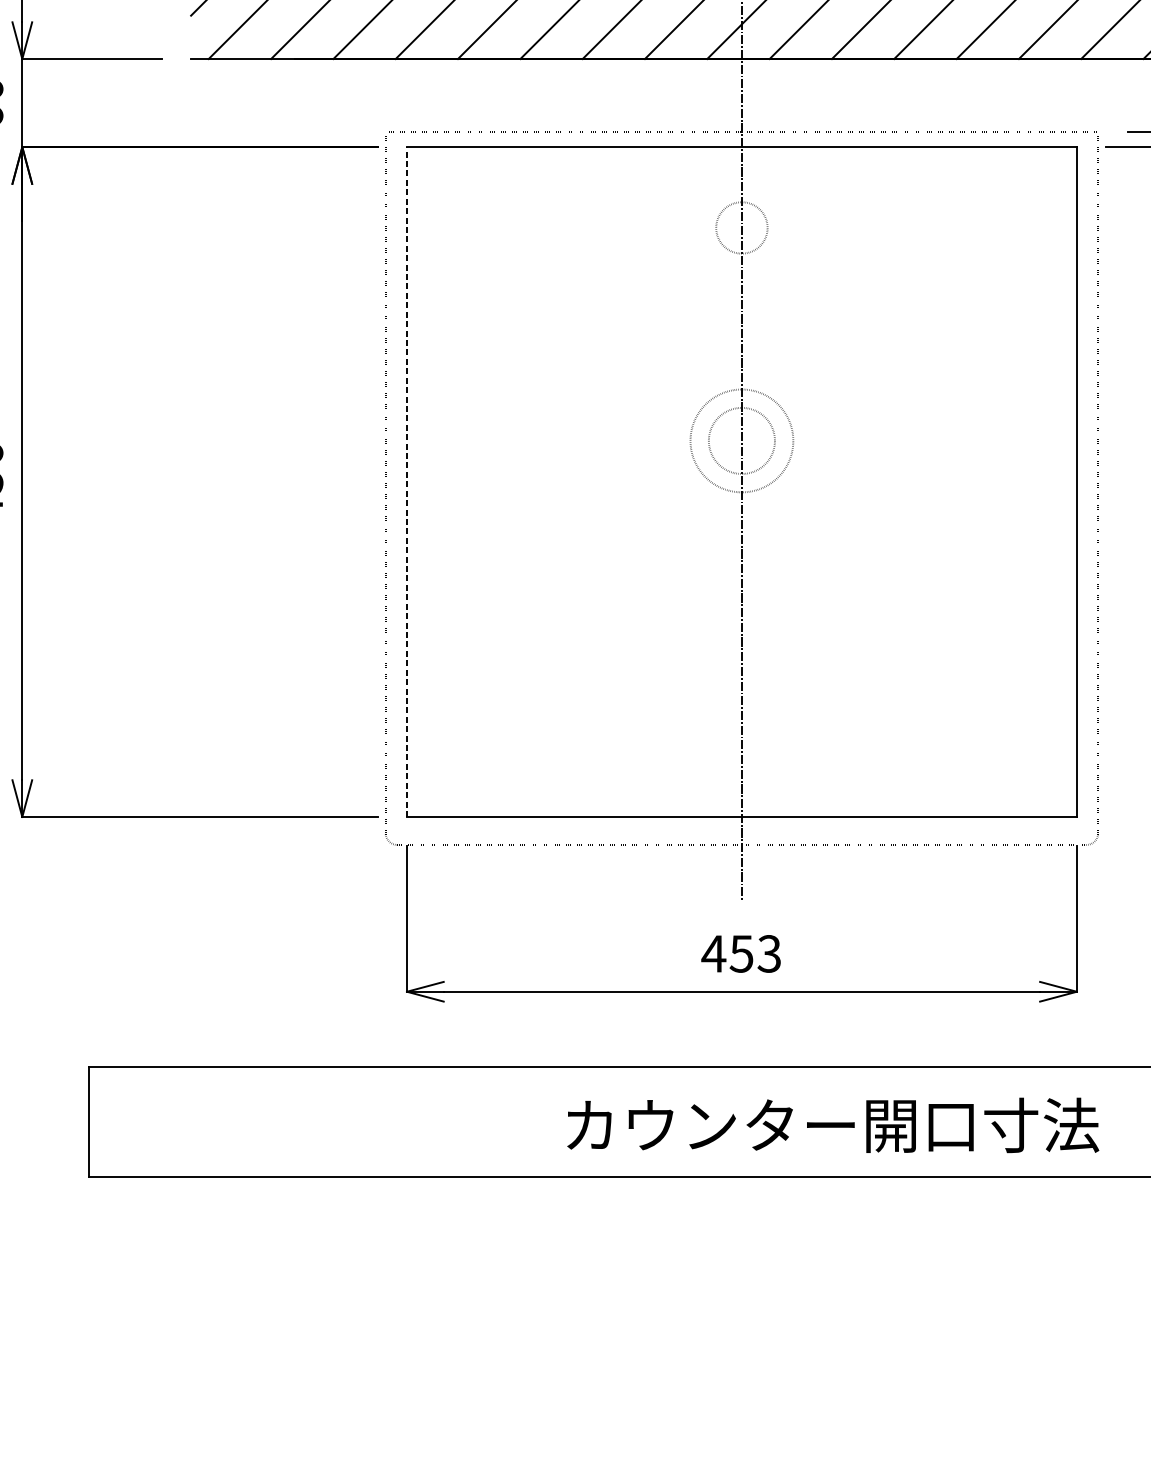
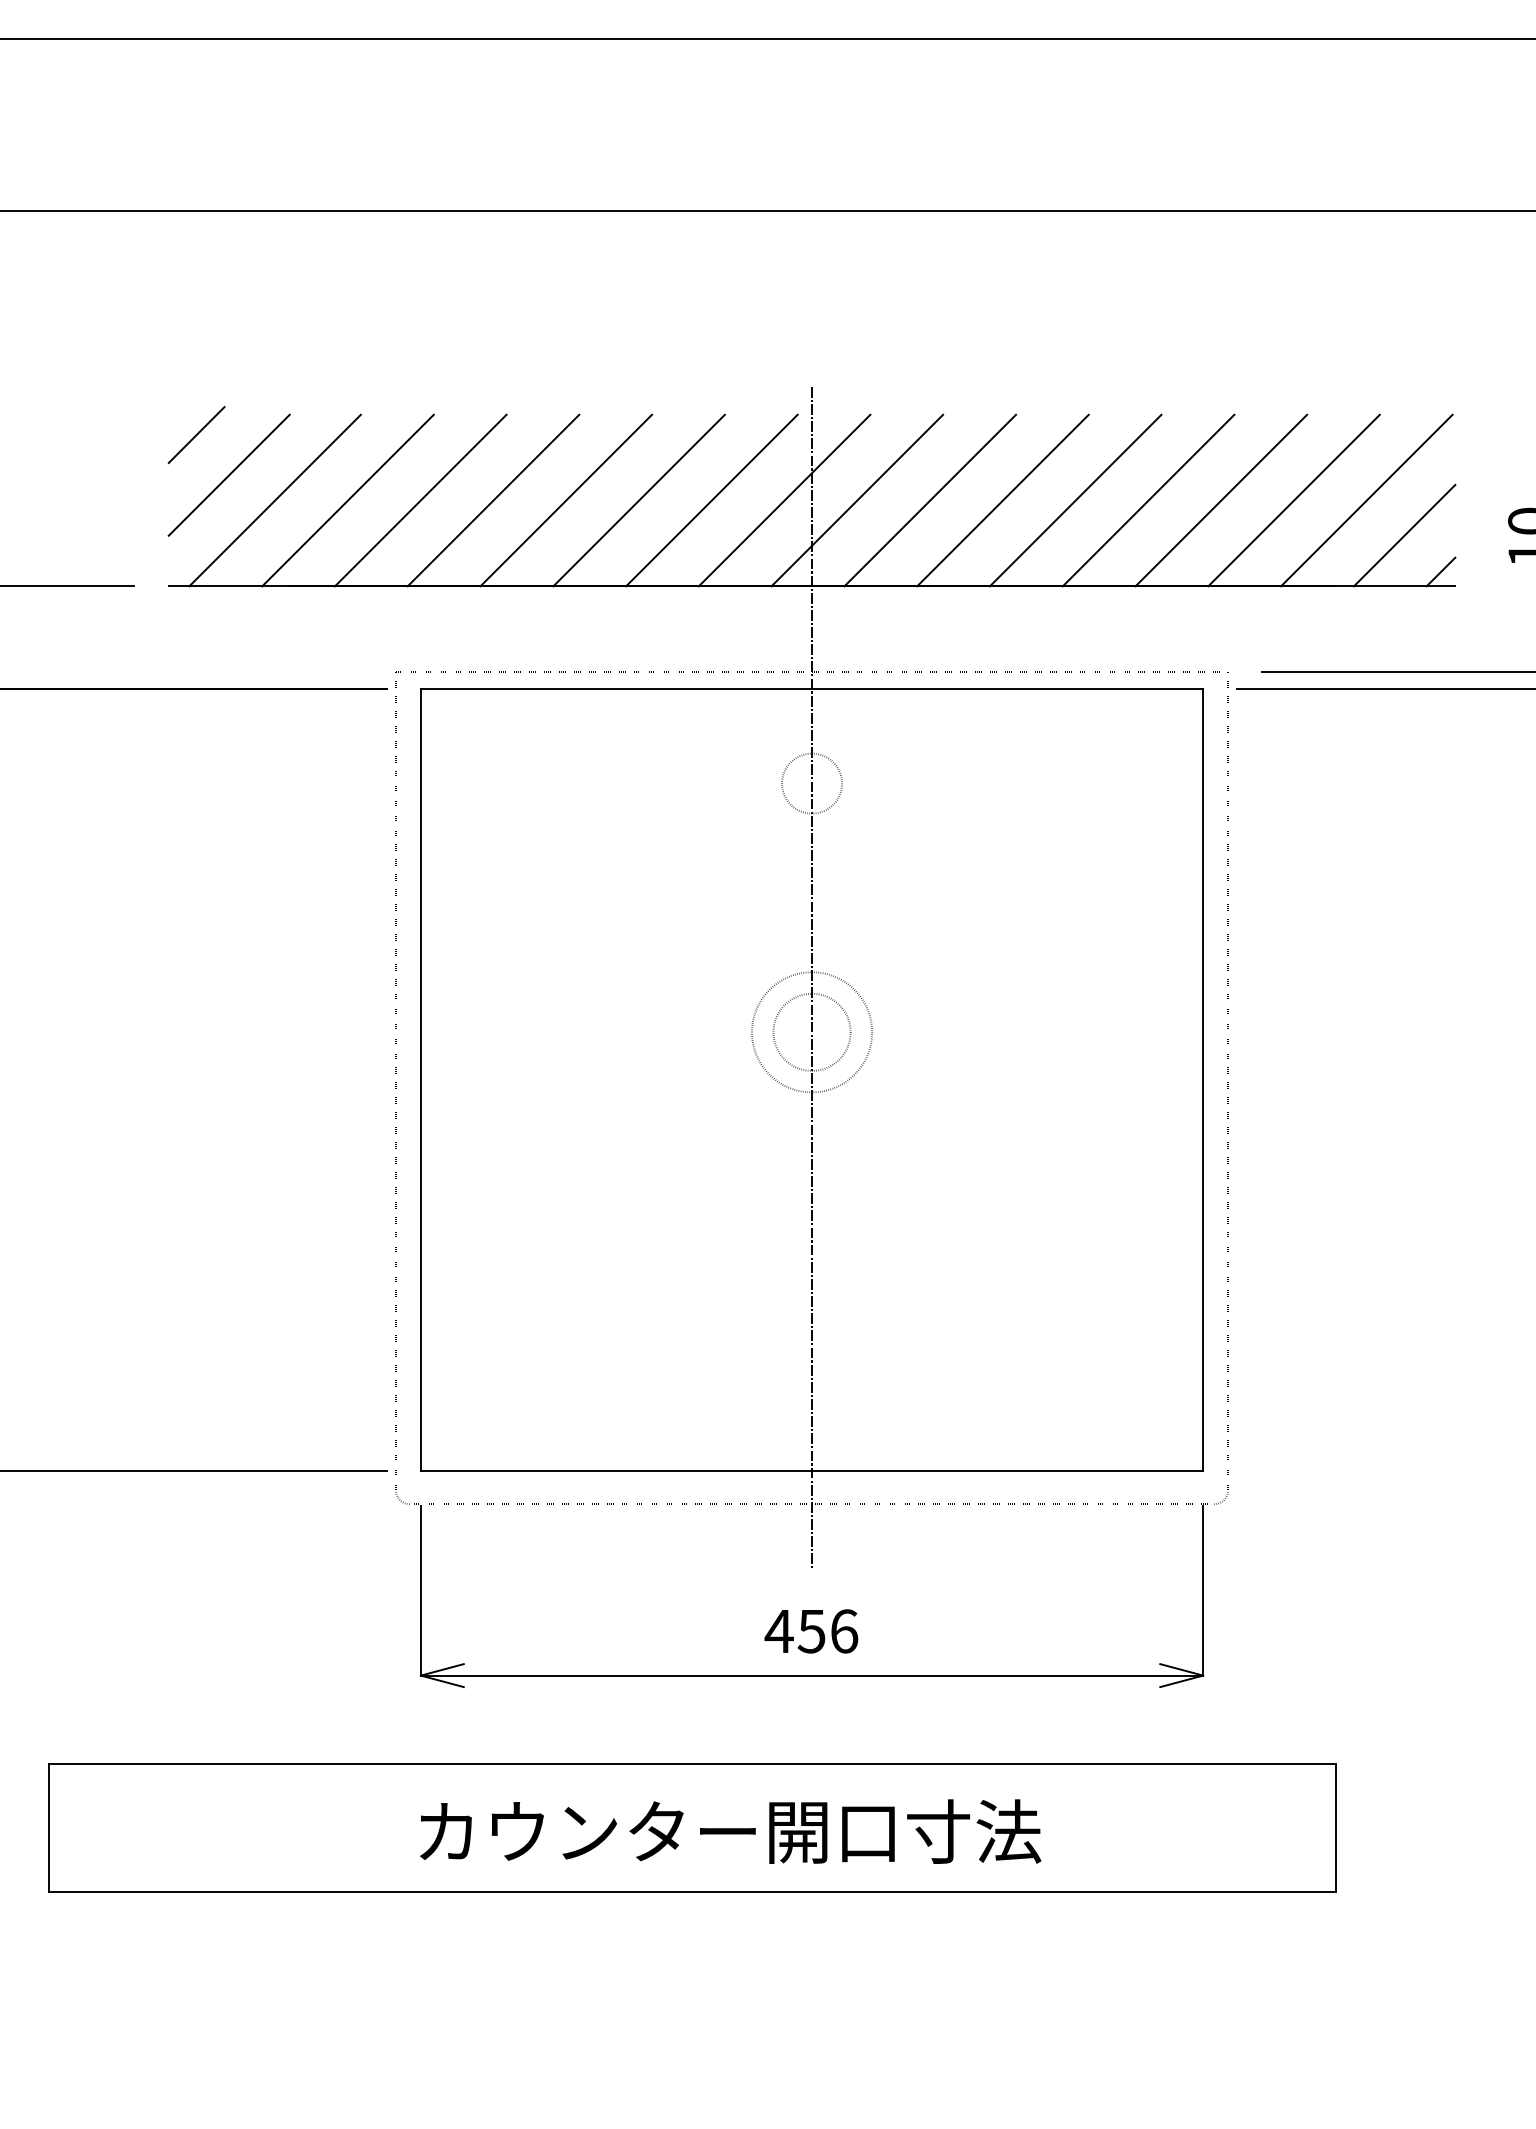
line: (406, 481) -> (420, 1079), dashed -> solid
text: (769, 954) -> (844, 1631), 453 -> 456
text: (833, 1125) -> (730, 1831), moved

